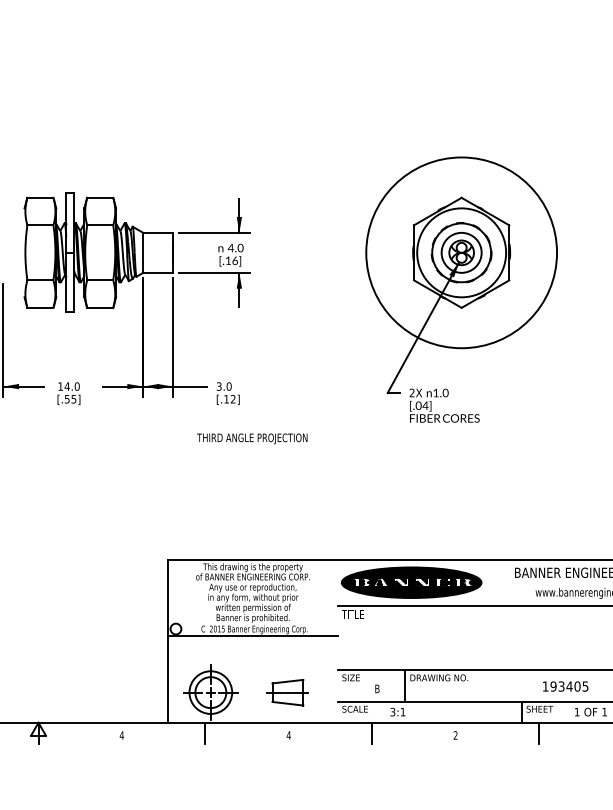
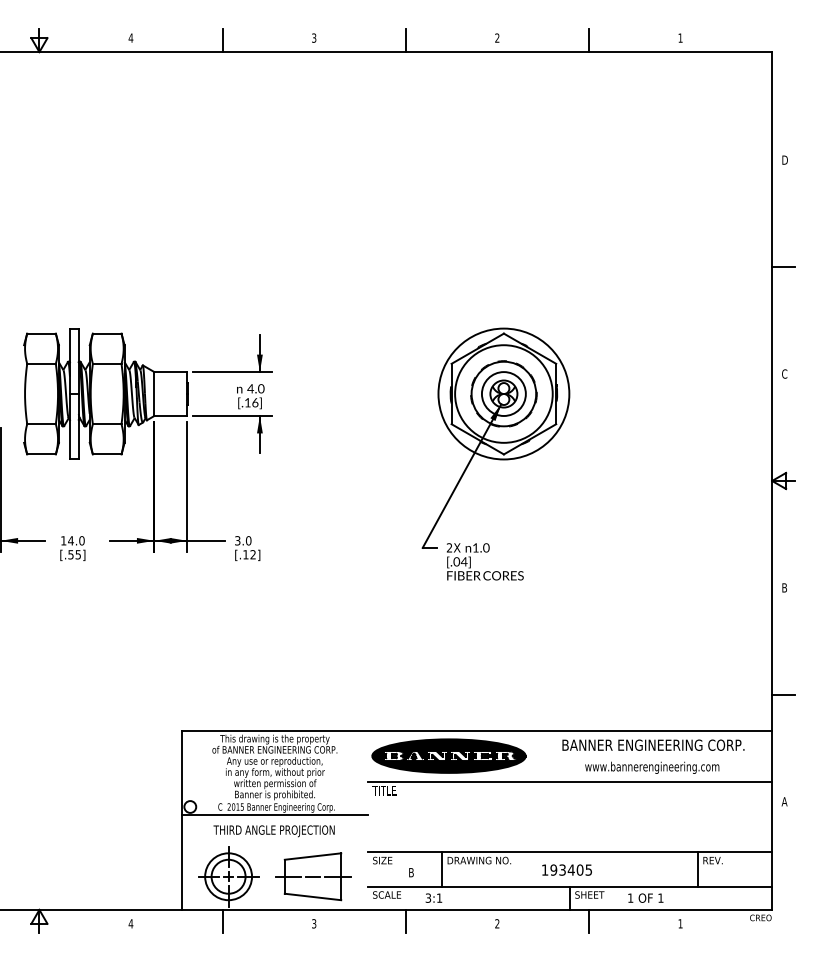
circle: (461, 252) -> (503, 393), size x0.62
text: (251, 439) -> (273, 831), moved
text: (565, 686) -> (566, 869), moved
part: (288, 692) -> (313, 876), size x1.67
text: (288, 735) -> (313, 923), 4 -> 3

